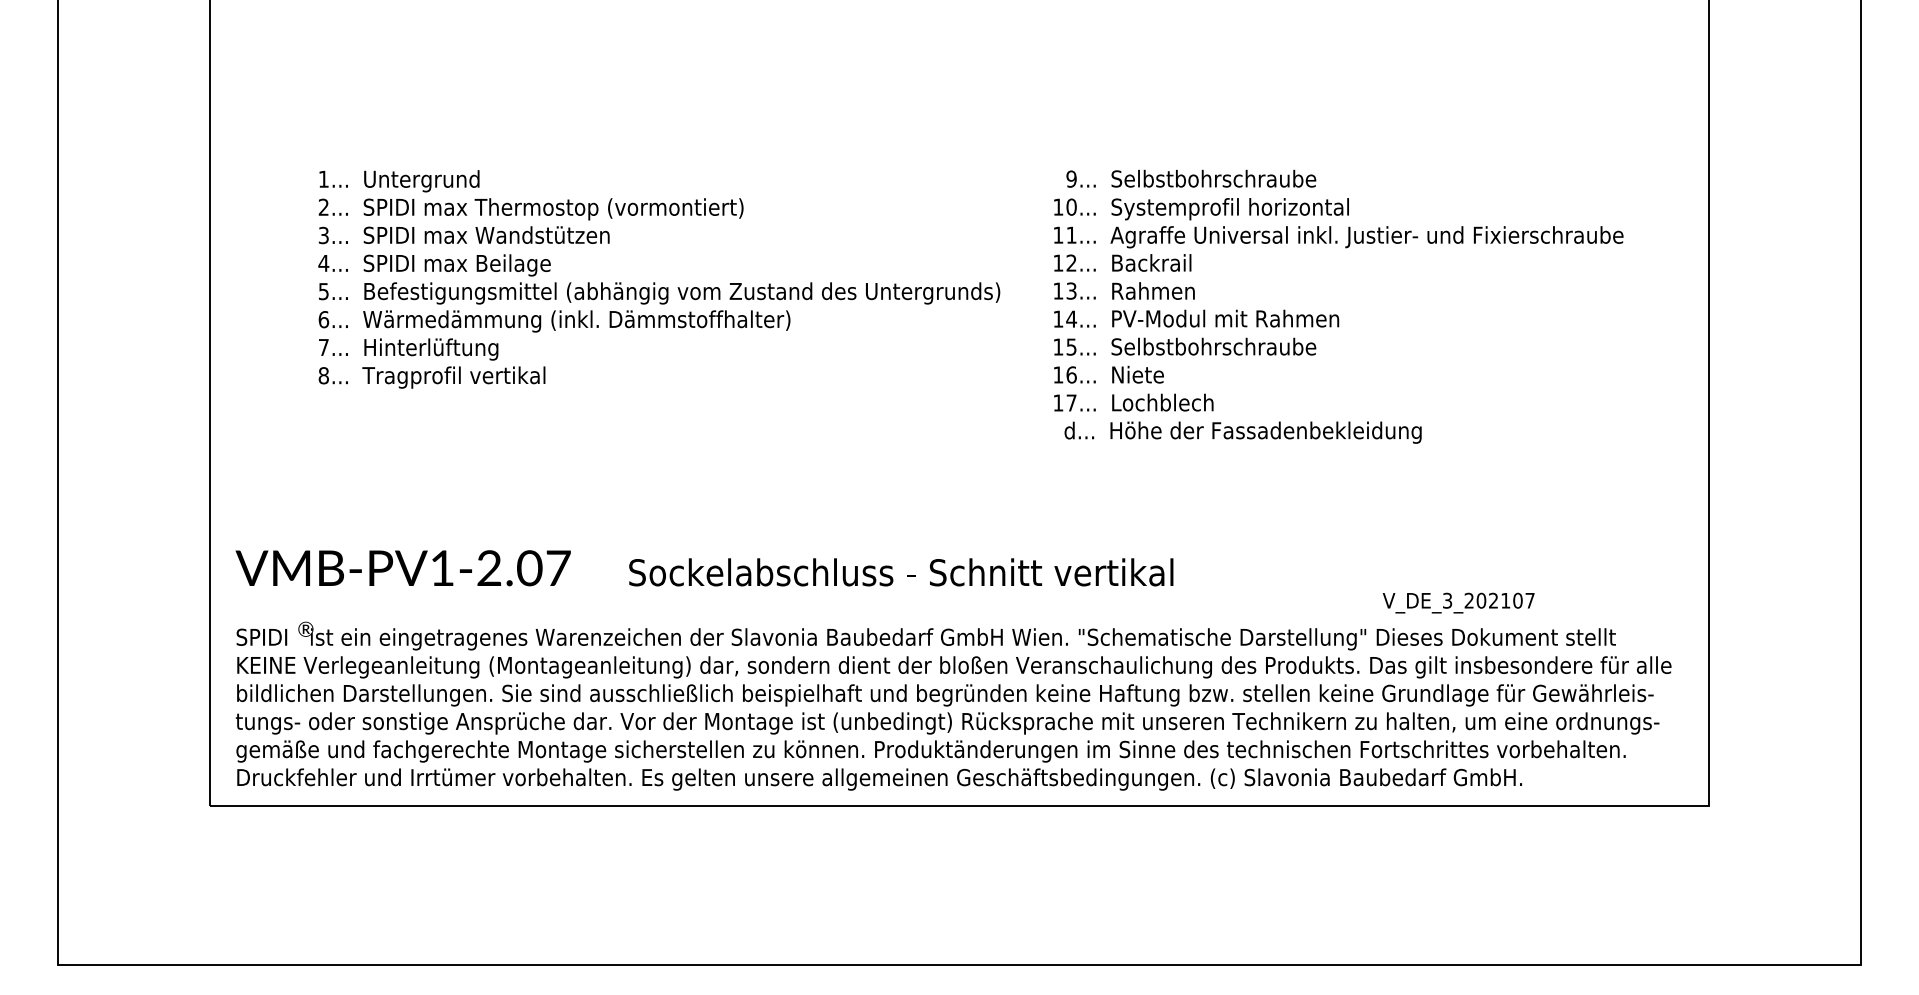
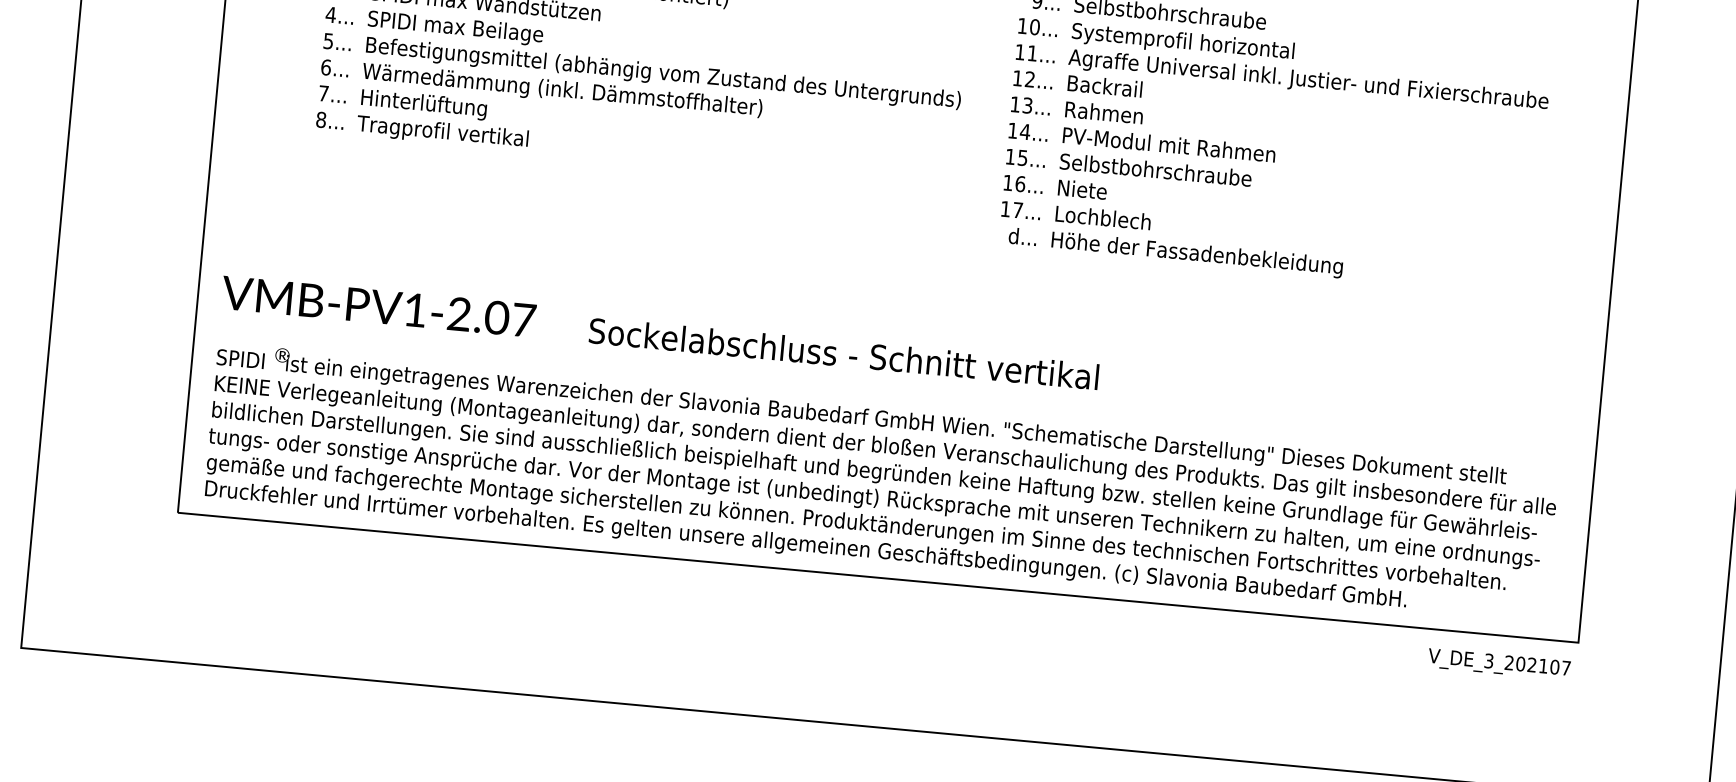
text: (1458, 602) -> (1499, 663), moved

